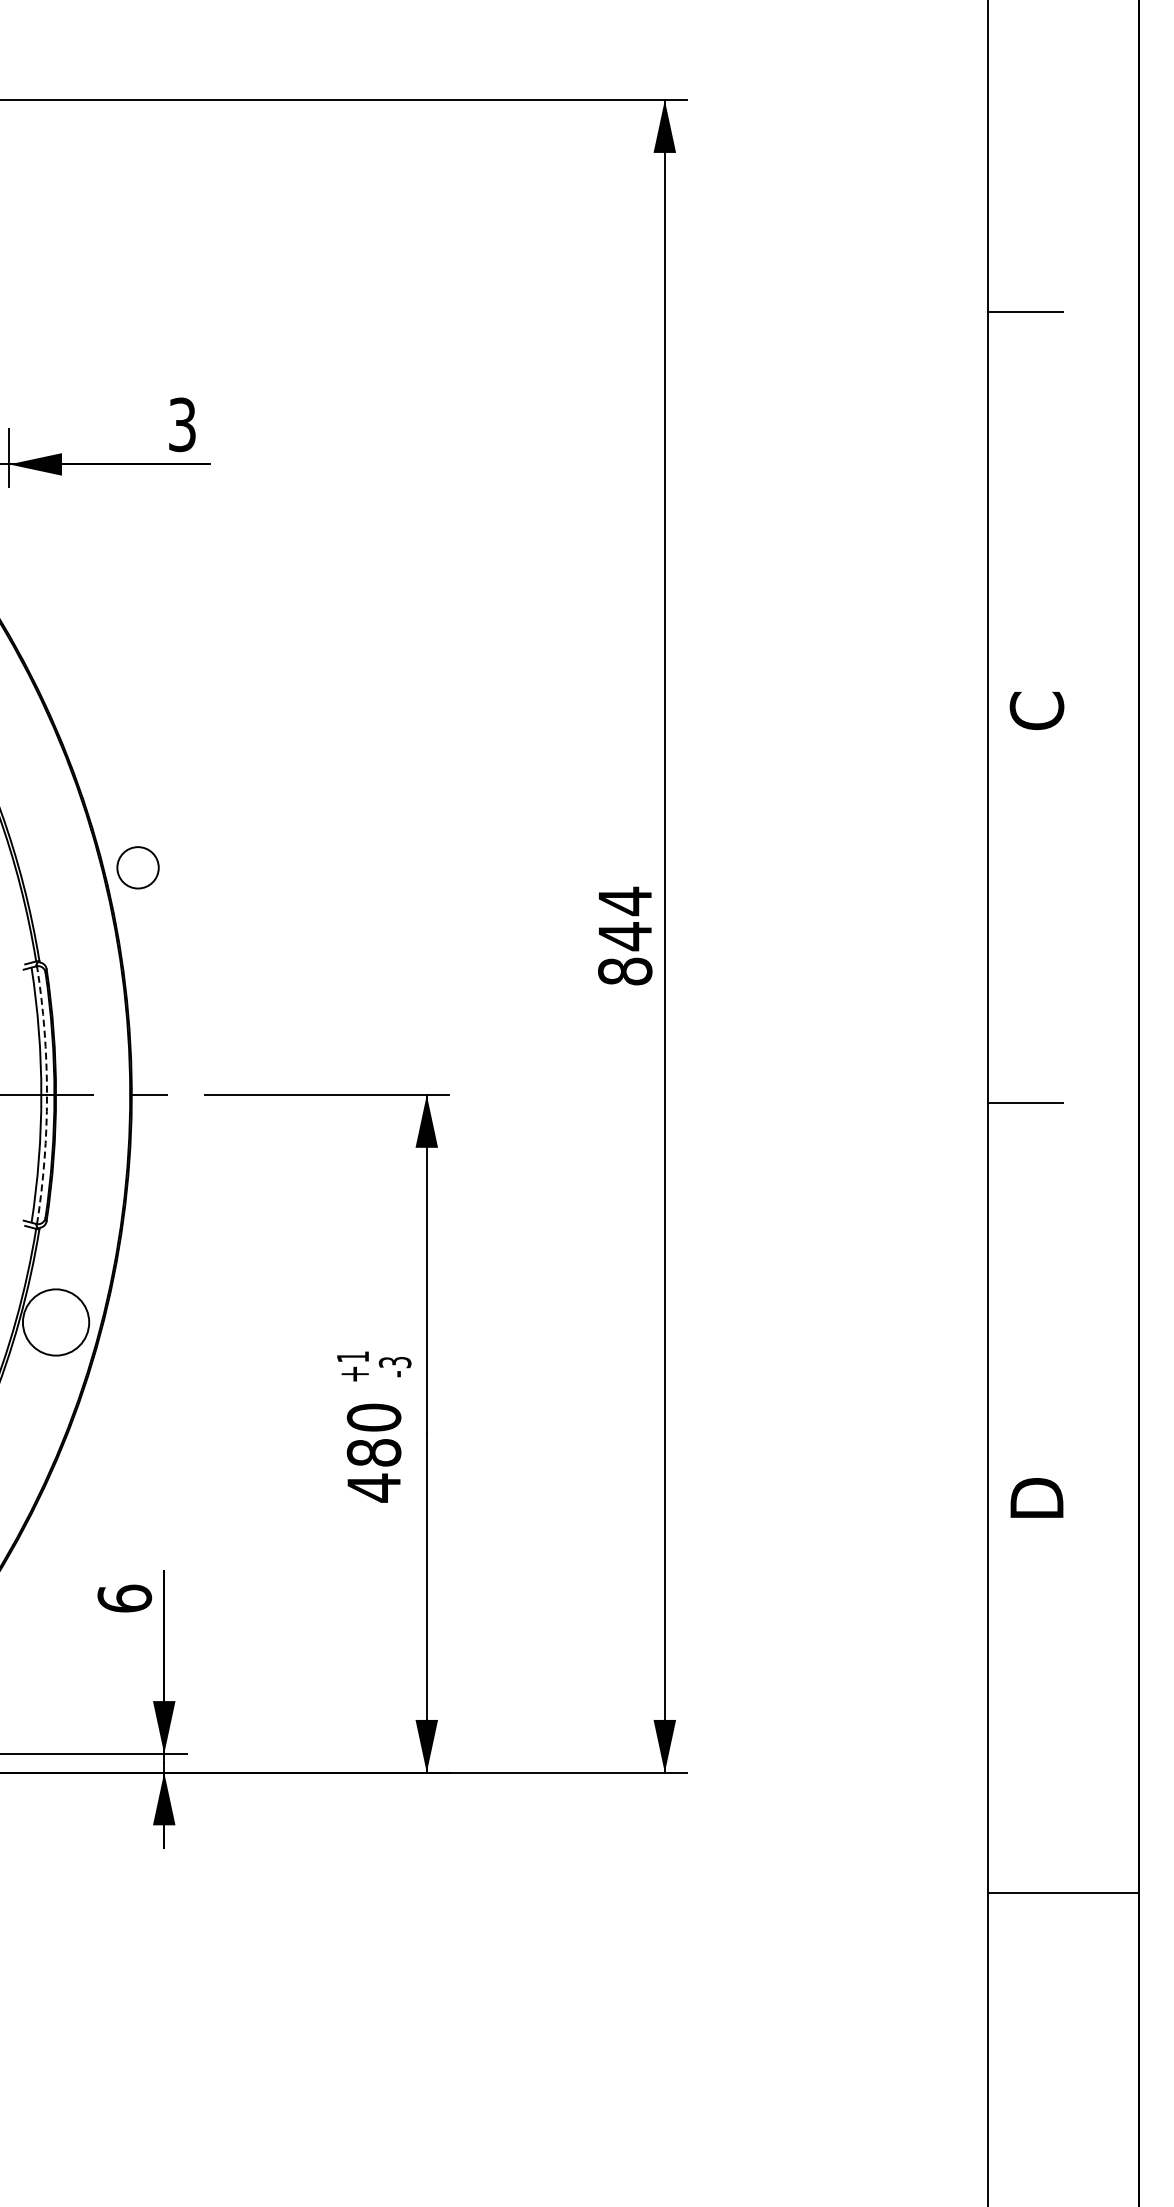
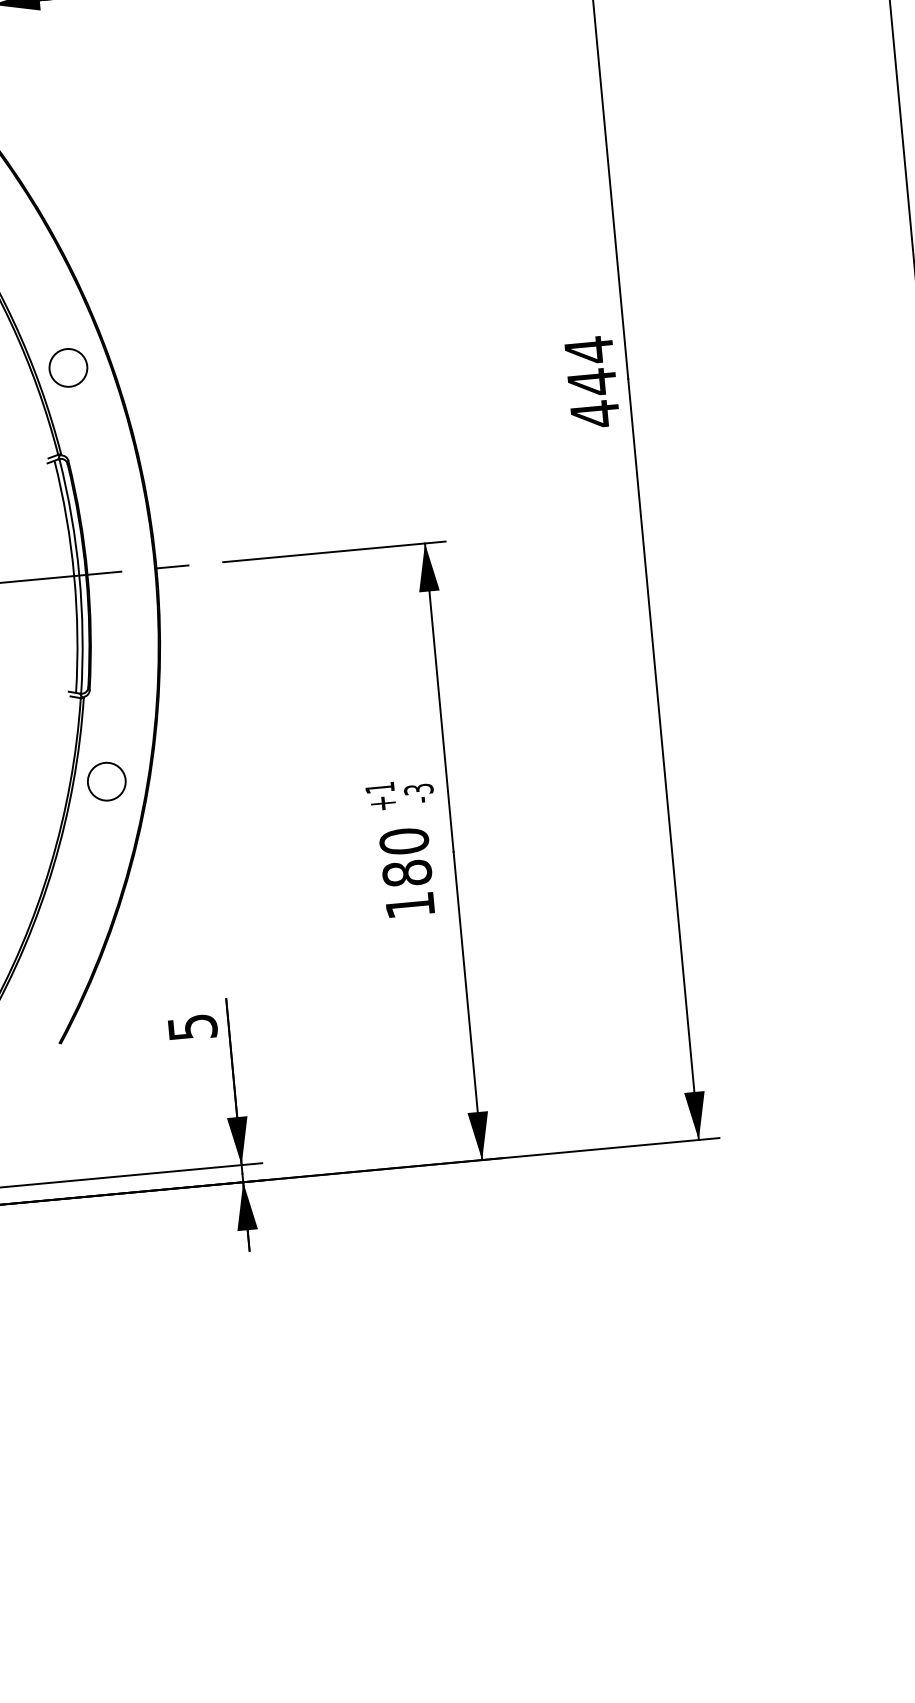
circle: (137, 867) -> (67, 367), moved
text: (625, 971) -> (595, 414), 844 -> 444
arc: (47, 1095) -> (79, 575), dashed -> solid
circle: (55, 1322) -> (106, 781), size x0.62
text: (373, 1487) -> (409, 905), 480 -> 180
text: (124, 1598) -> (192, 1027), 6 -> 5

